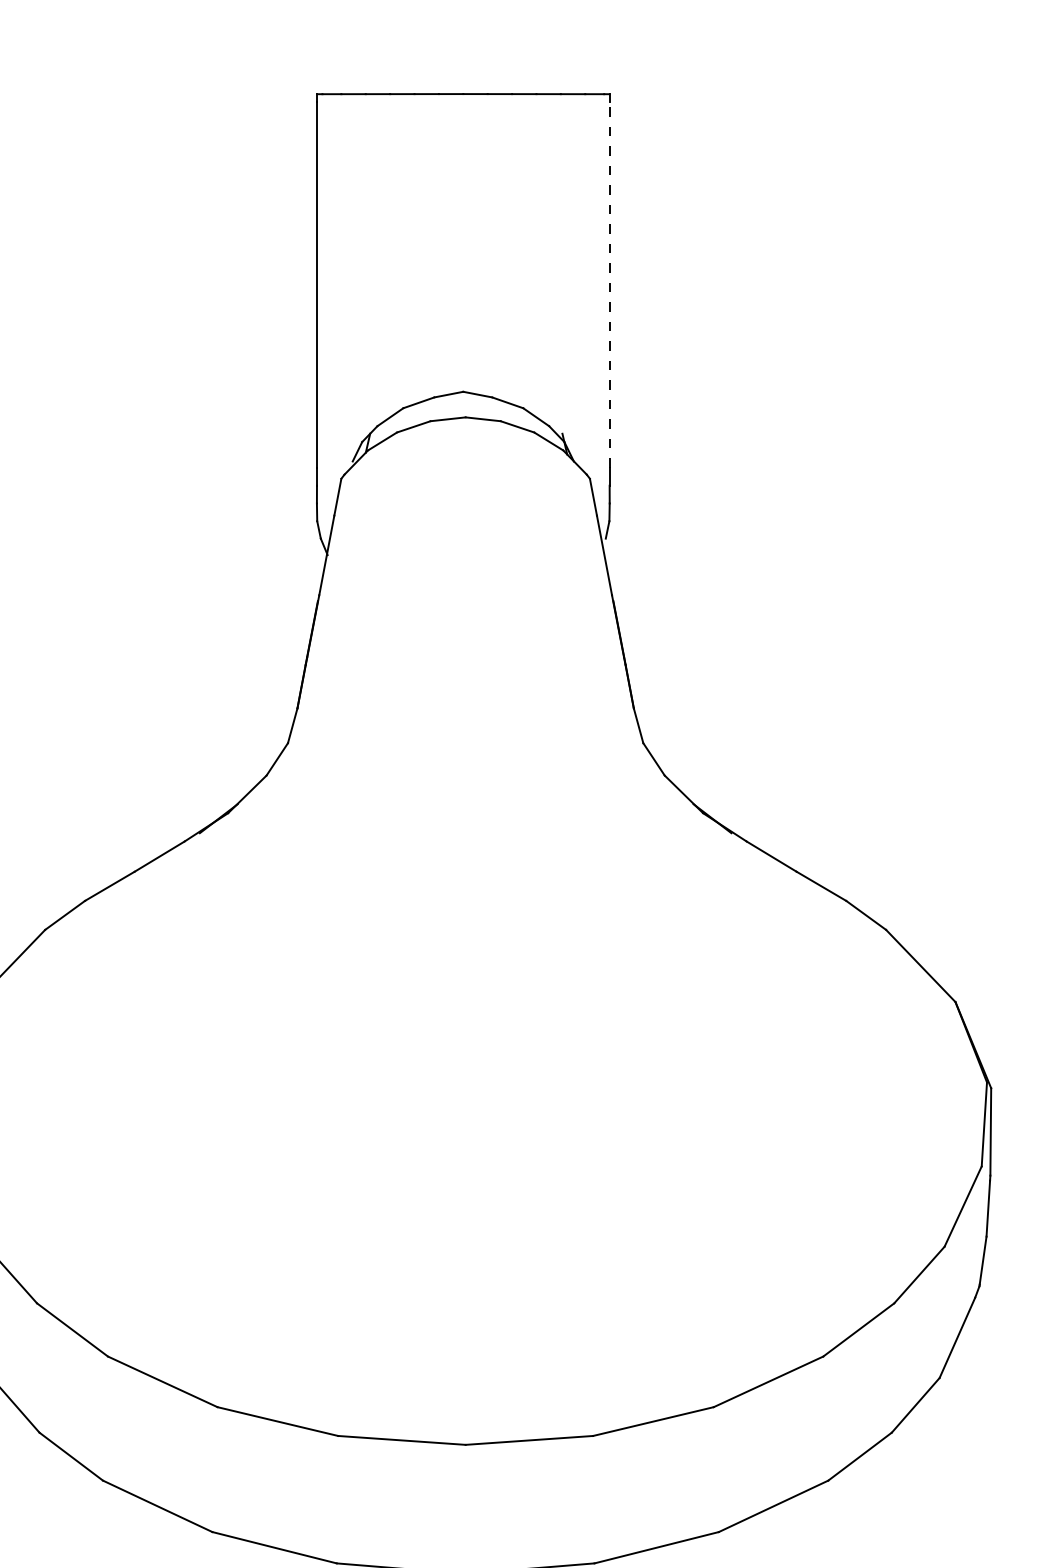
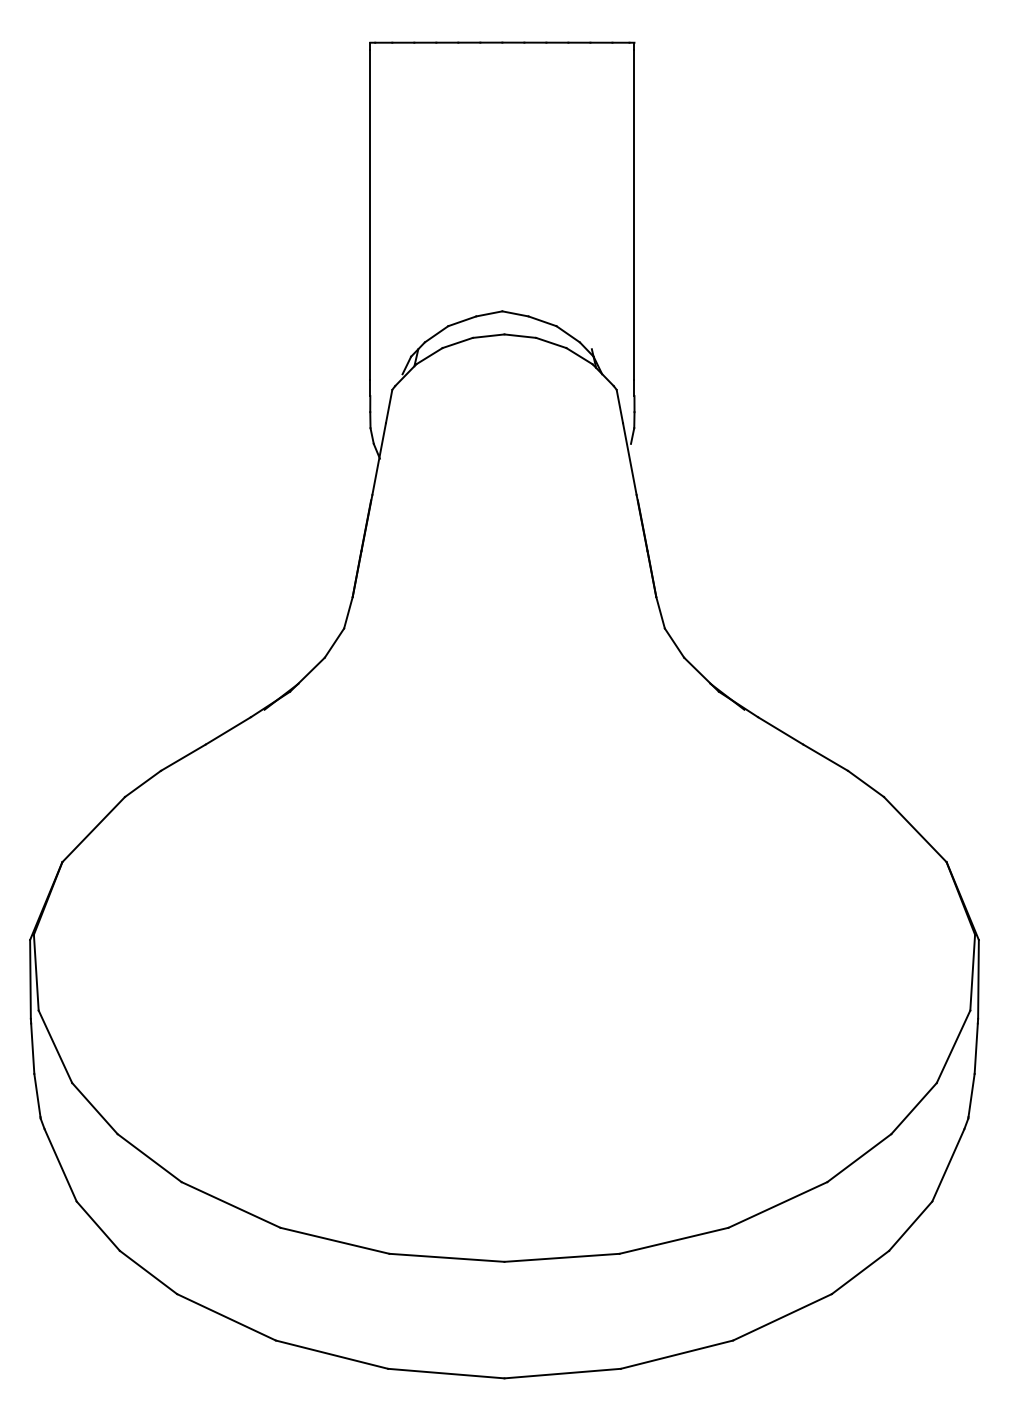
line: (609, 285) -> (634, 215), dashed -> solid

